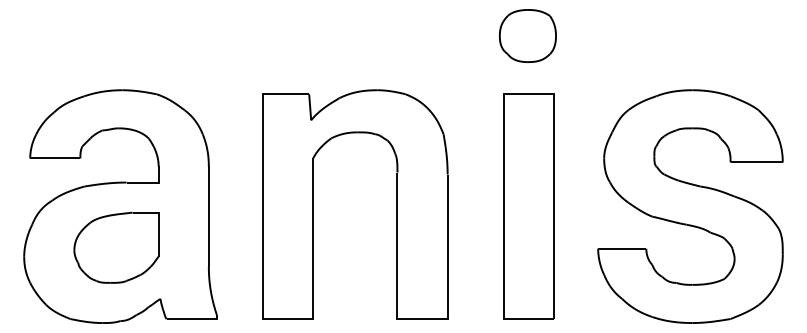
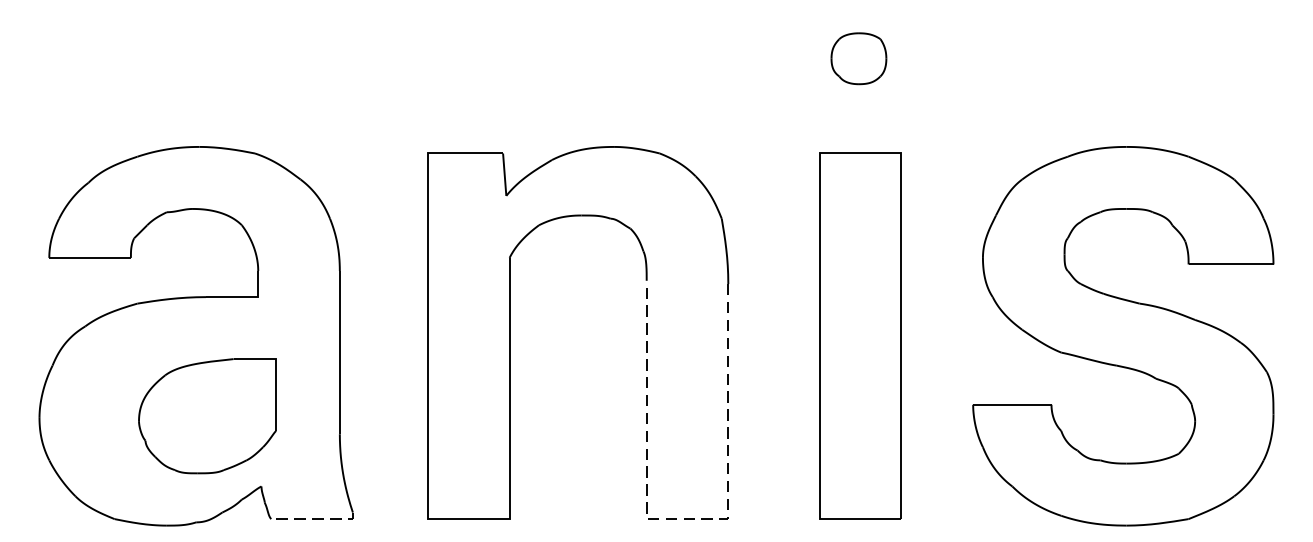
part: (527, 35) -> (858, 57), size x0.6
part: (116, 247) -> (207, 415), moved
line: (194, 319) -> (316, 519), solid -> dashed
line: (421, 319) -> (685, 519), solid -> dashed

